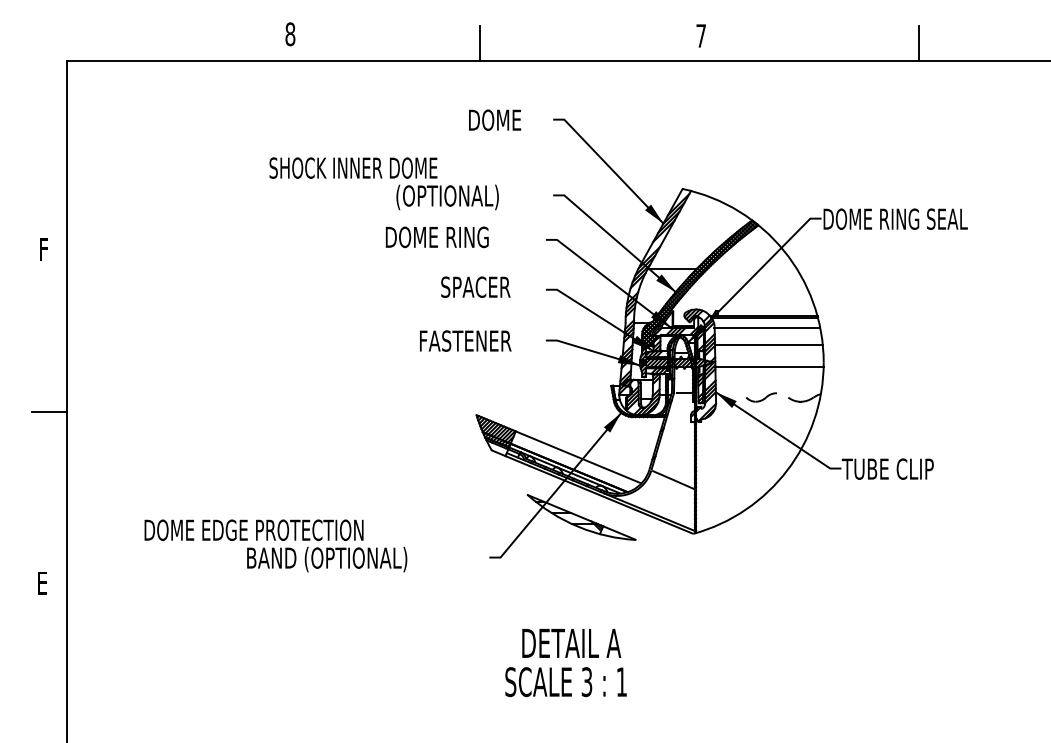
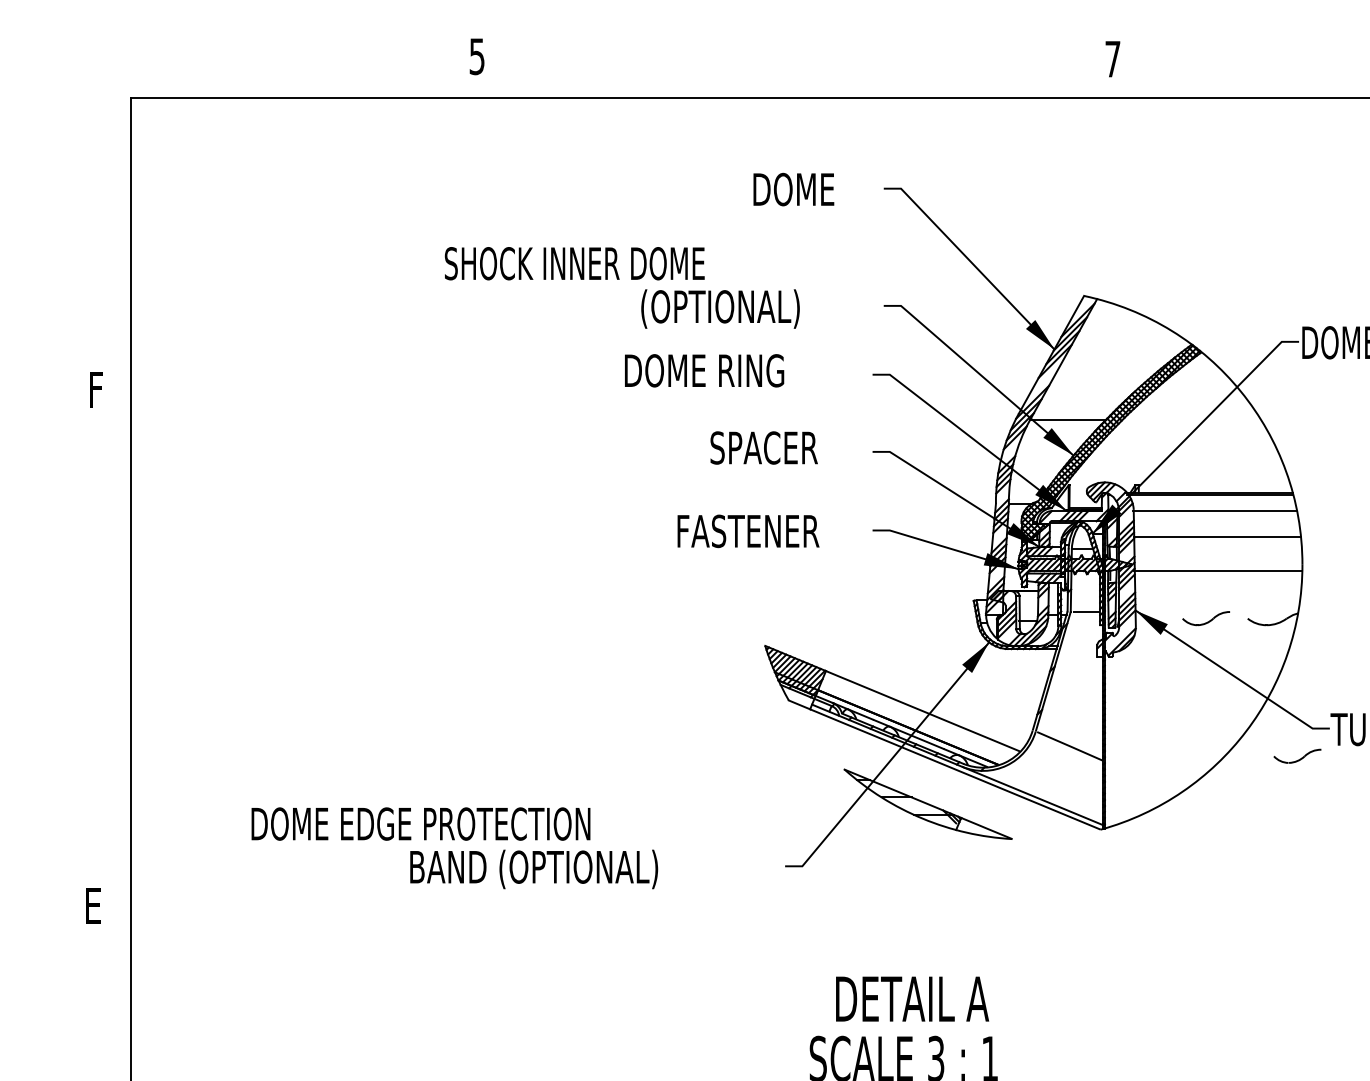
text: (290, 34) -> (477, 56), 8 -> 5
line: (480, 42) -> (771, 69), removed
line: (48, 411) -> (102, 640), removed
part: (820, 486) -> (1297, 756), added

